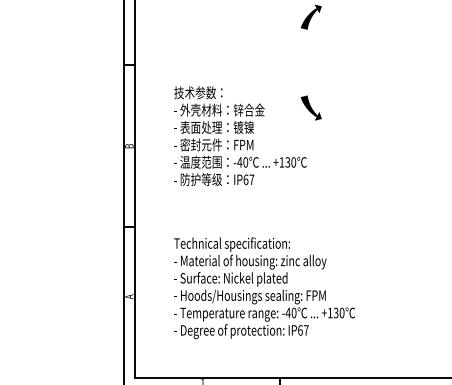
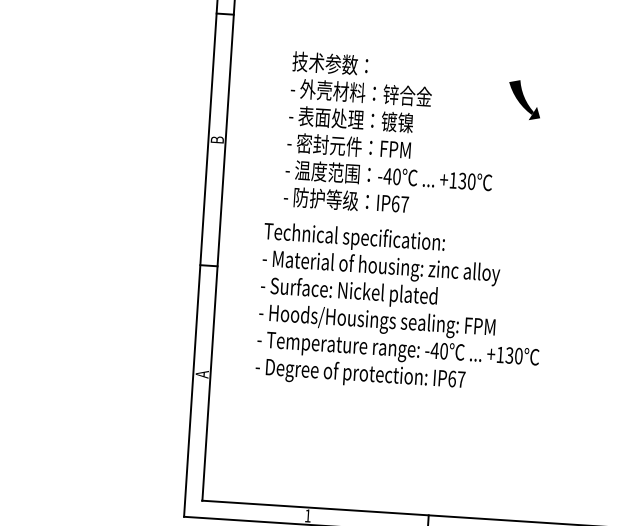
curve: (310, 107) -> (523, 99), moved
text: (264, 288) -> (400, 310), moved

